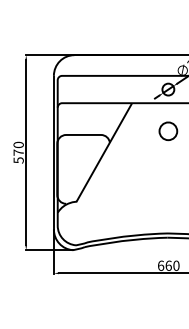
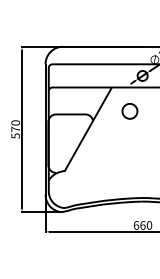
part: (168, 131) -> (130, 111), moved

